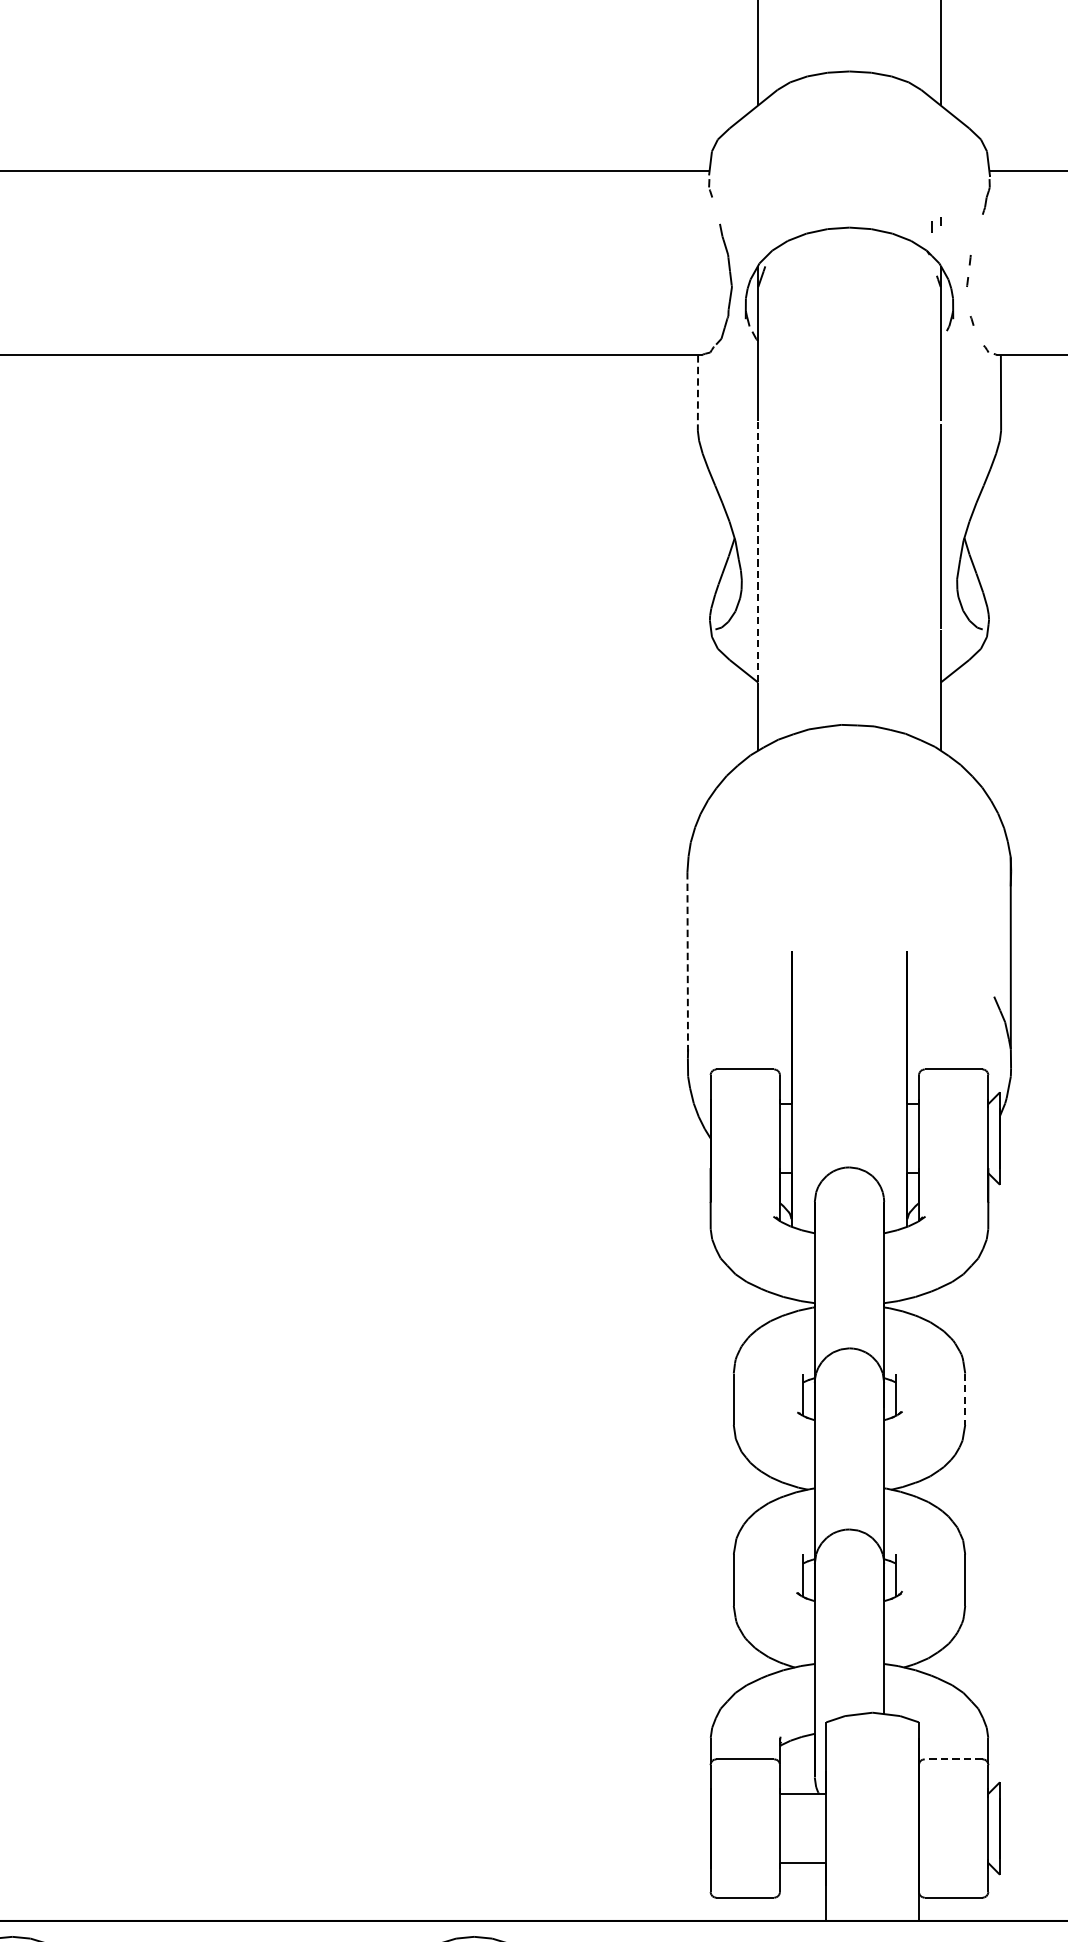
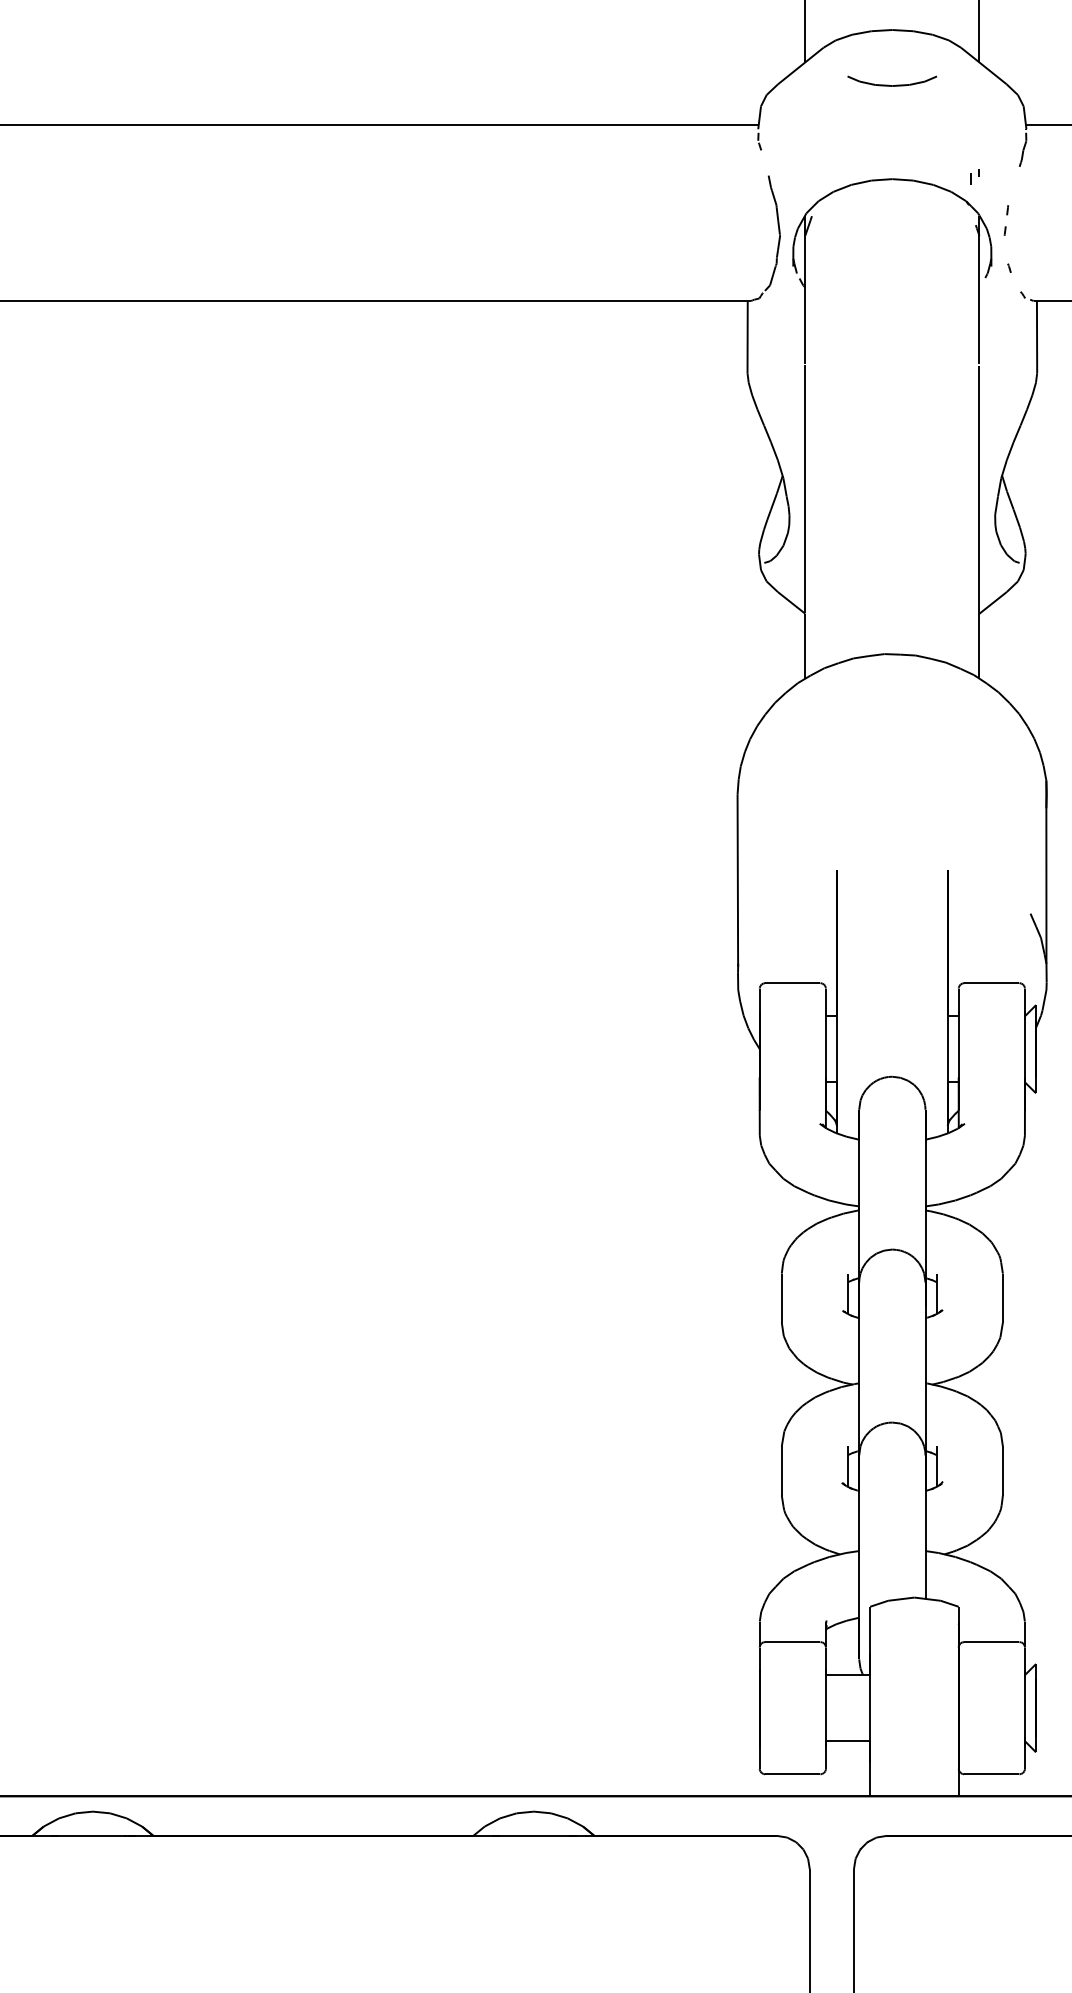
part: (849, 124) -> (892, 80), added
line: (697, 393) -> (747, 337), dashed -> solid
line: (758, 551) -> (805, 488), dashed -> solid
line: (687, 961) -> (737, 880), dashed -> solid
line: (964, 1399) -> (1002, 1298), dashed -> solid
line: (953, 1759) -> (991, 1642), dashed -> solid

